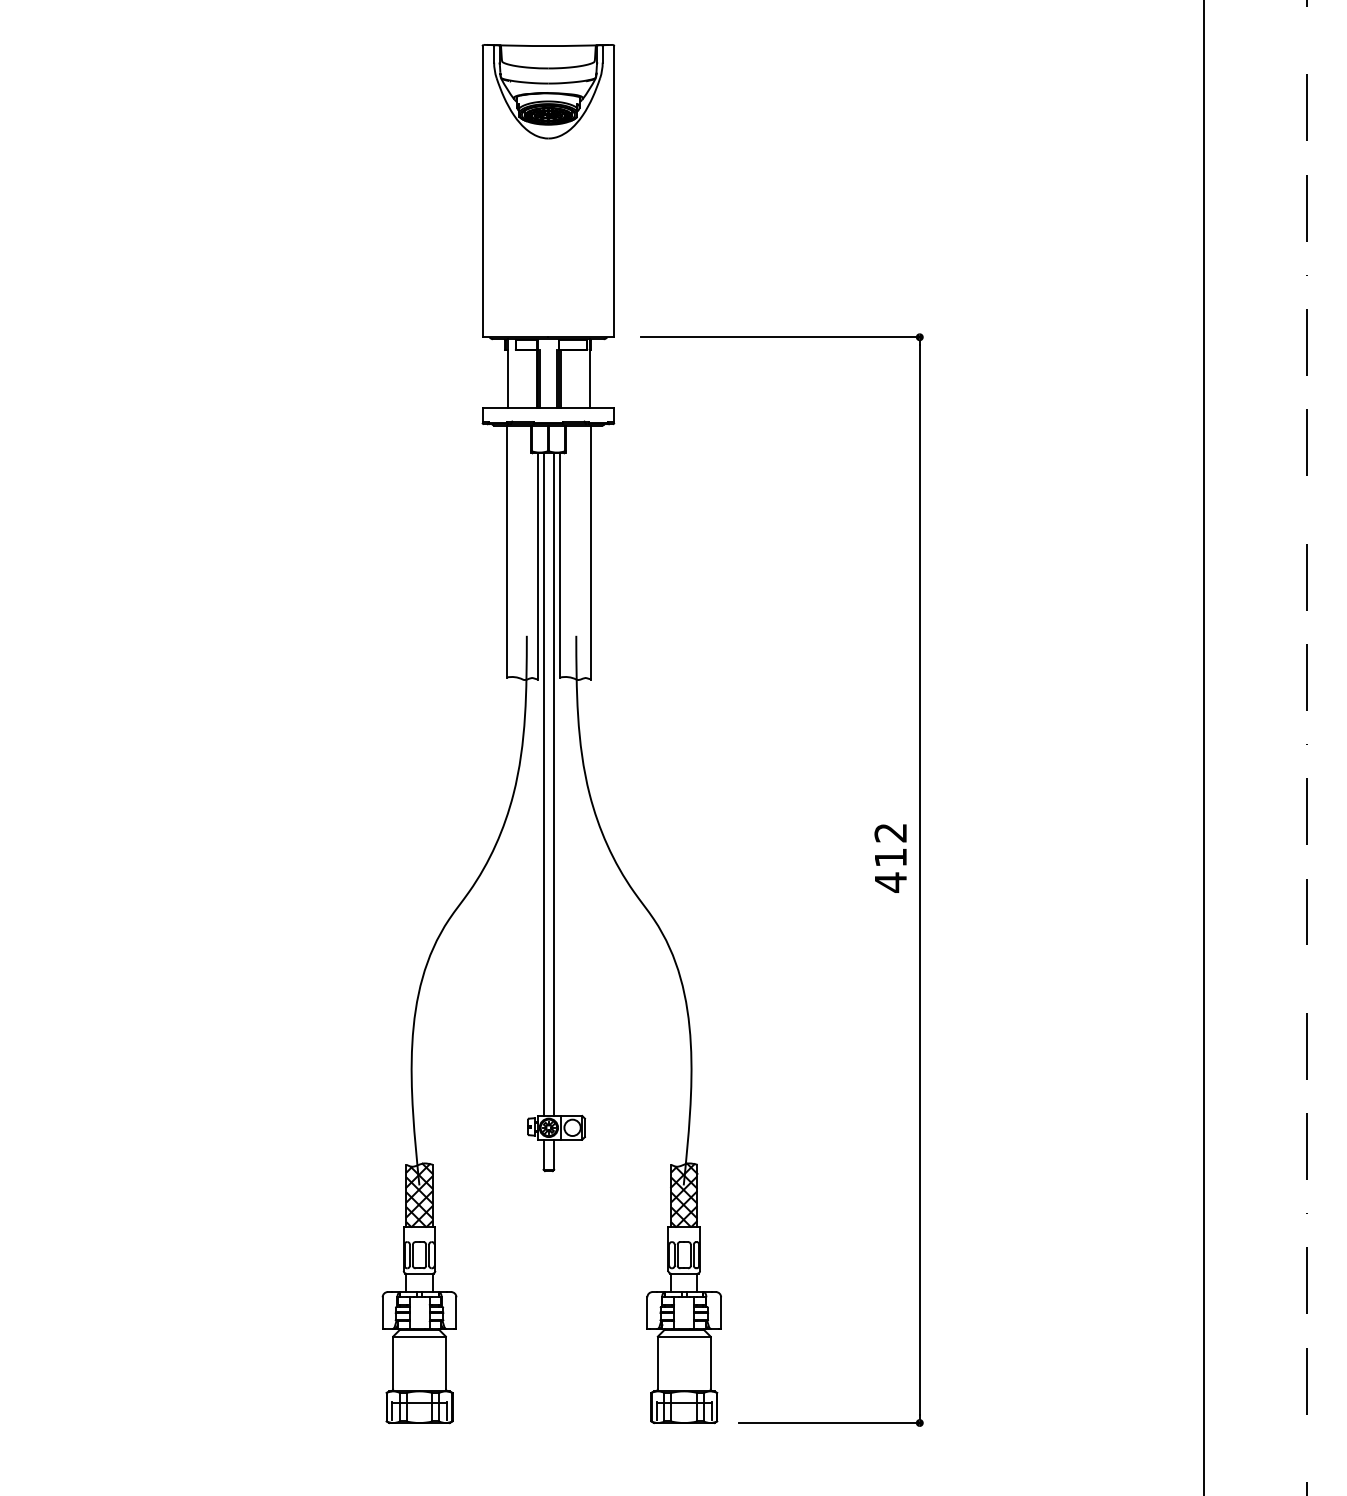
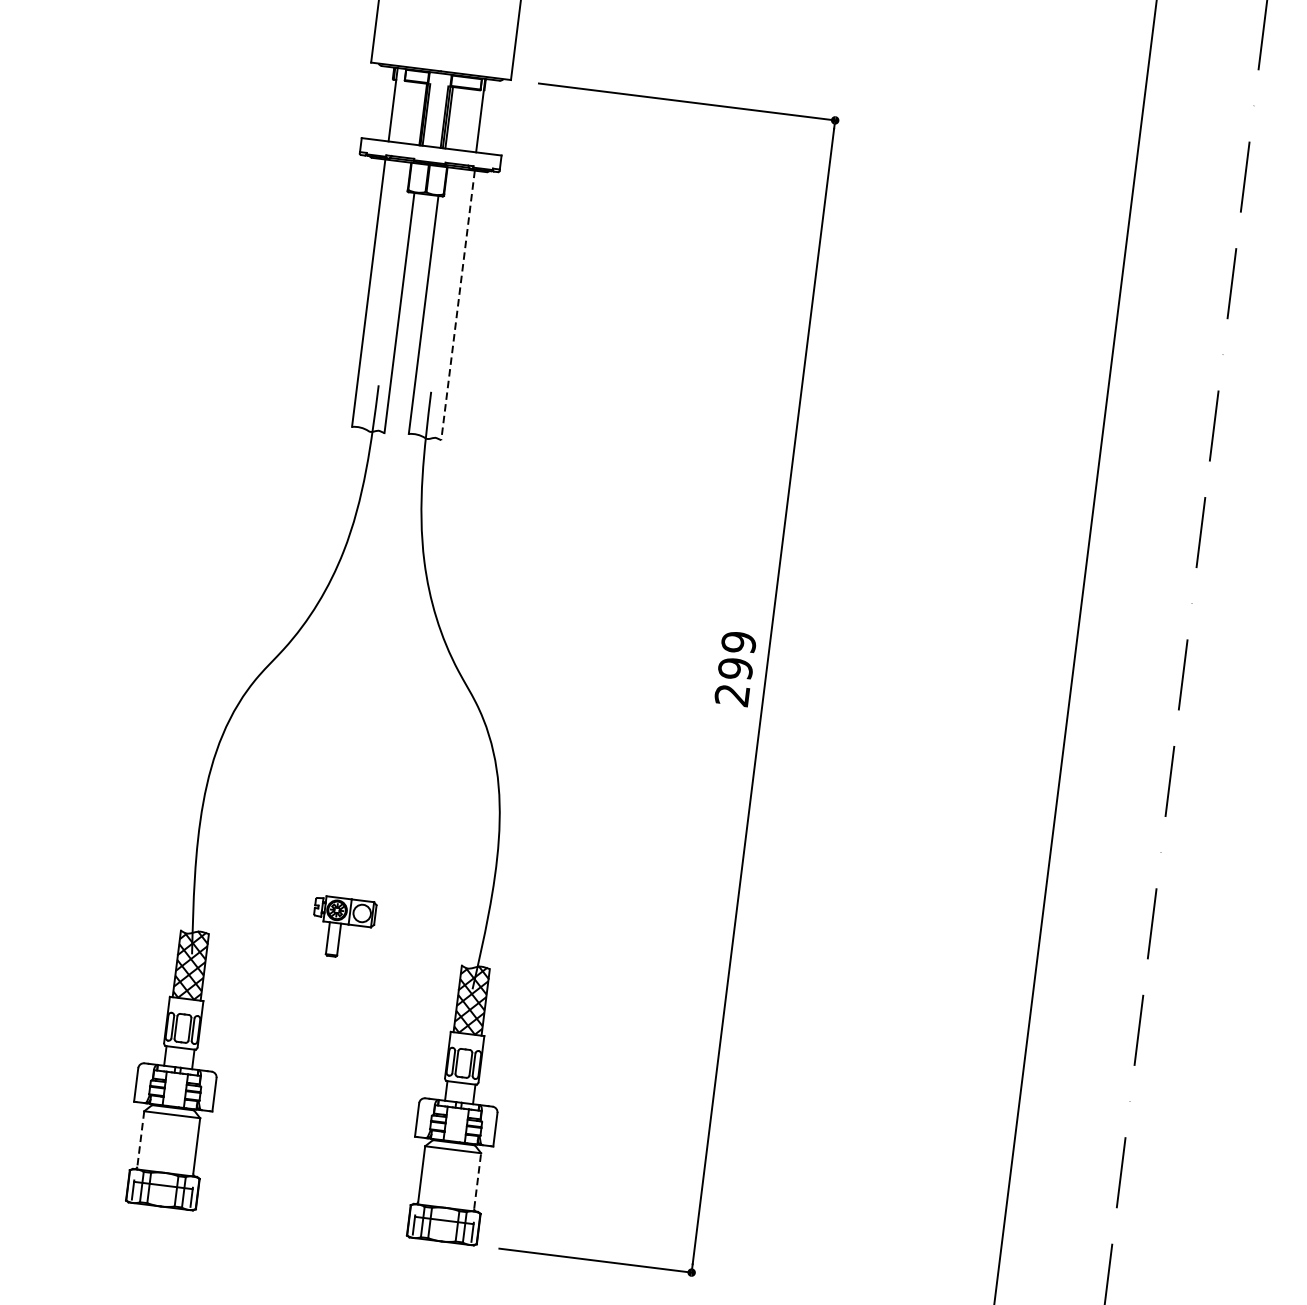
line: (591, 552) -> (458, 305), solid -> dashed
line: (543, 784) -> (376, 545), removed
line: (554, 784) -> (388, 546), removed
text: (890, 857) -> (735, 668), 412 -> 299
line: (710, 1362) -> (477, 1180), solid -> dashed
line: (393, 1363) -> (141, 1139), solid -> dashed

